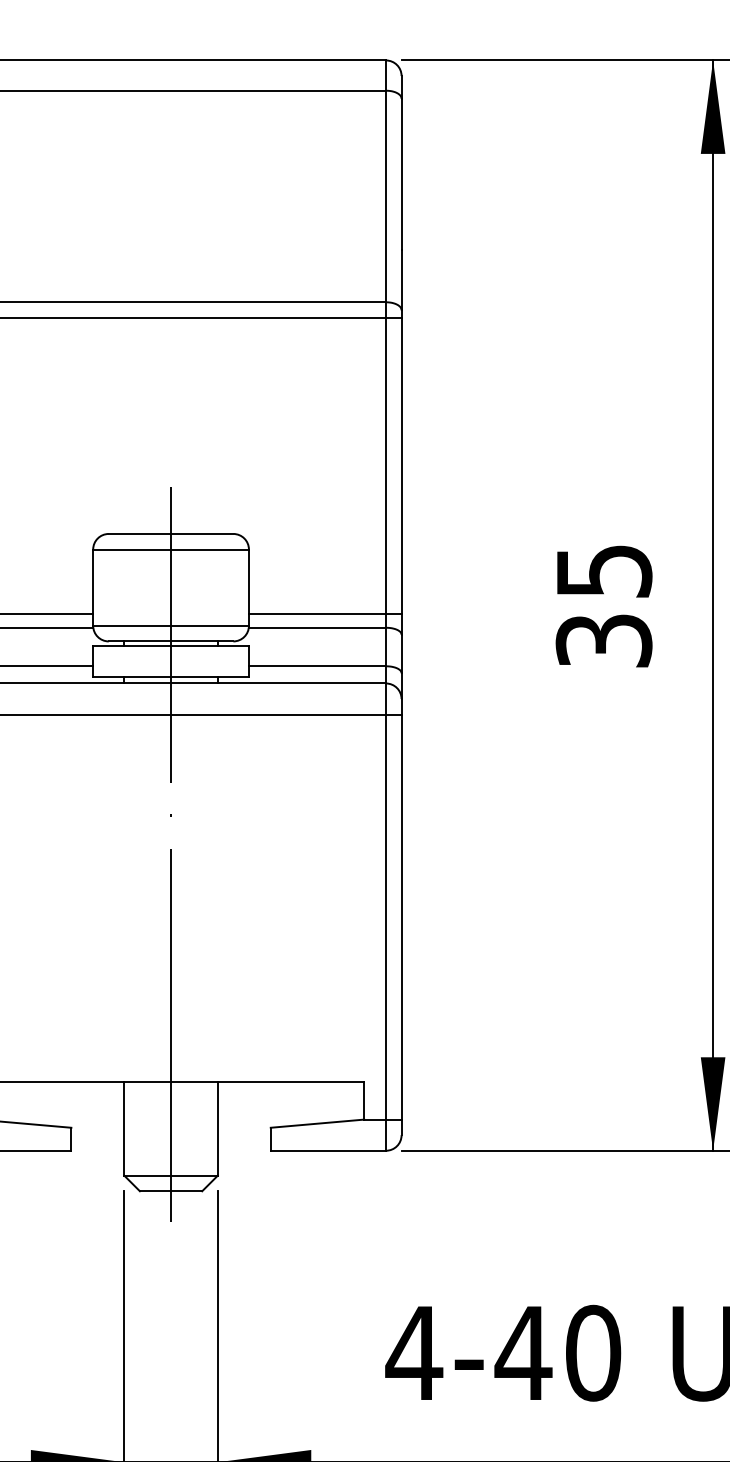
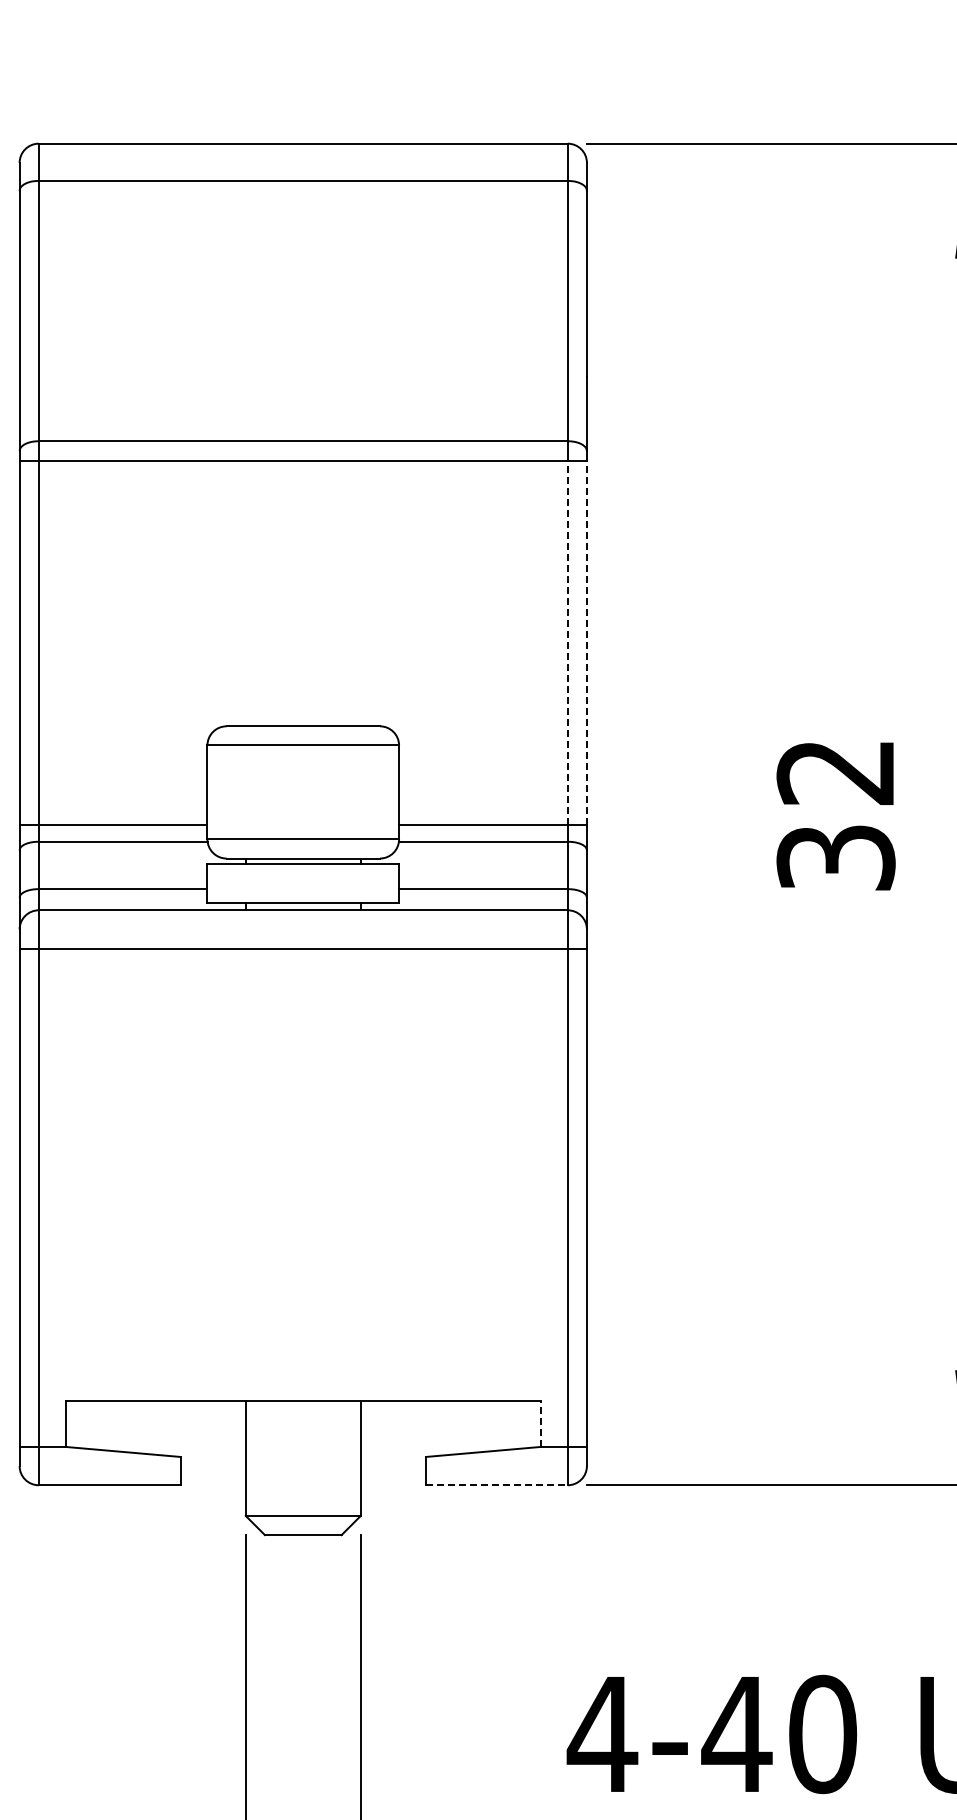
line: (385, 465) -> (567, 642), solid -> dashed
line: (401, 465) -> (586, 642), solid -> dashed
text: (603, 571) -> (835, 772), 35 -> 32
line: (171, 854) -> (303, 1120), removed
line: (363, 1100) -> (540, 1423), solid -> dashed
line: (328, 1150) -> (496, 1485), solid -> dashed

